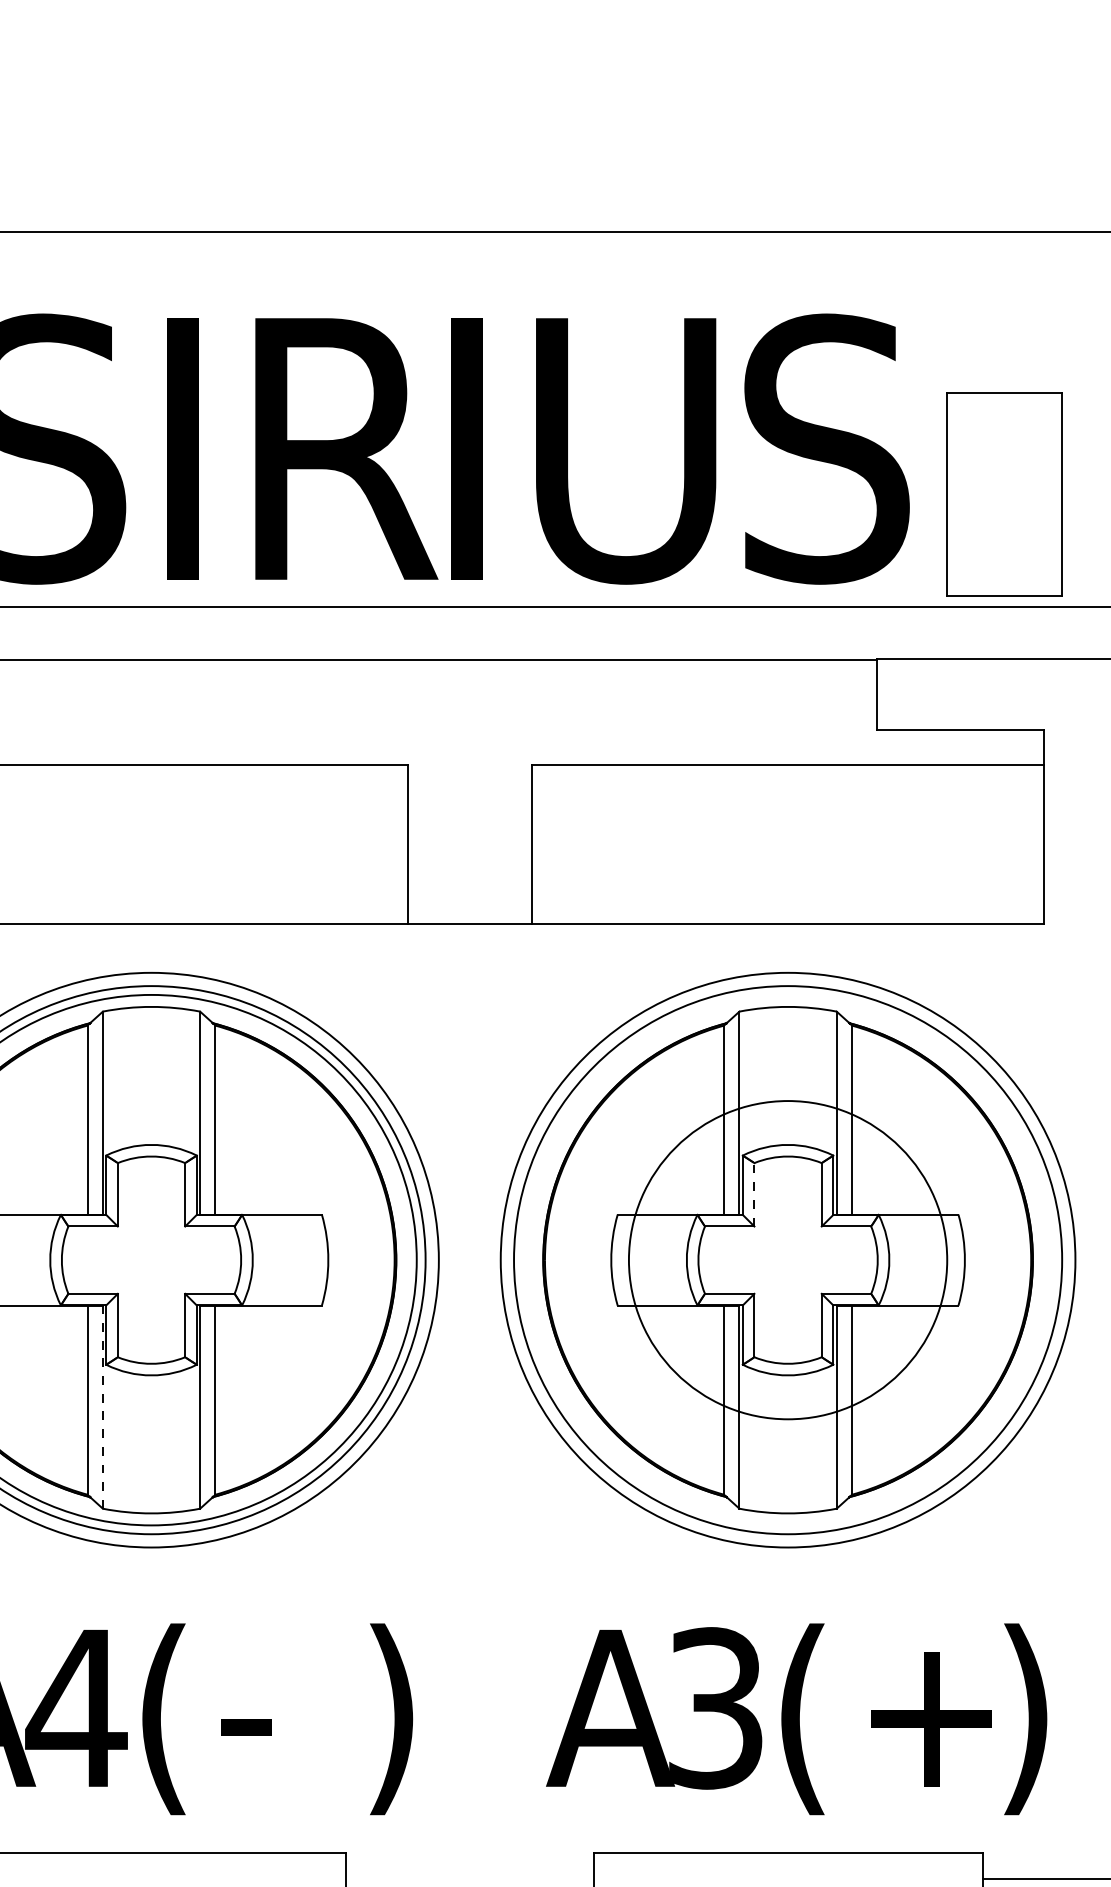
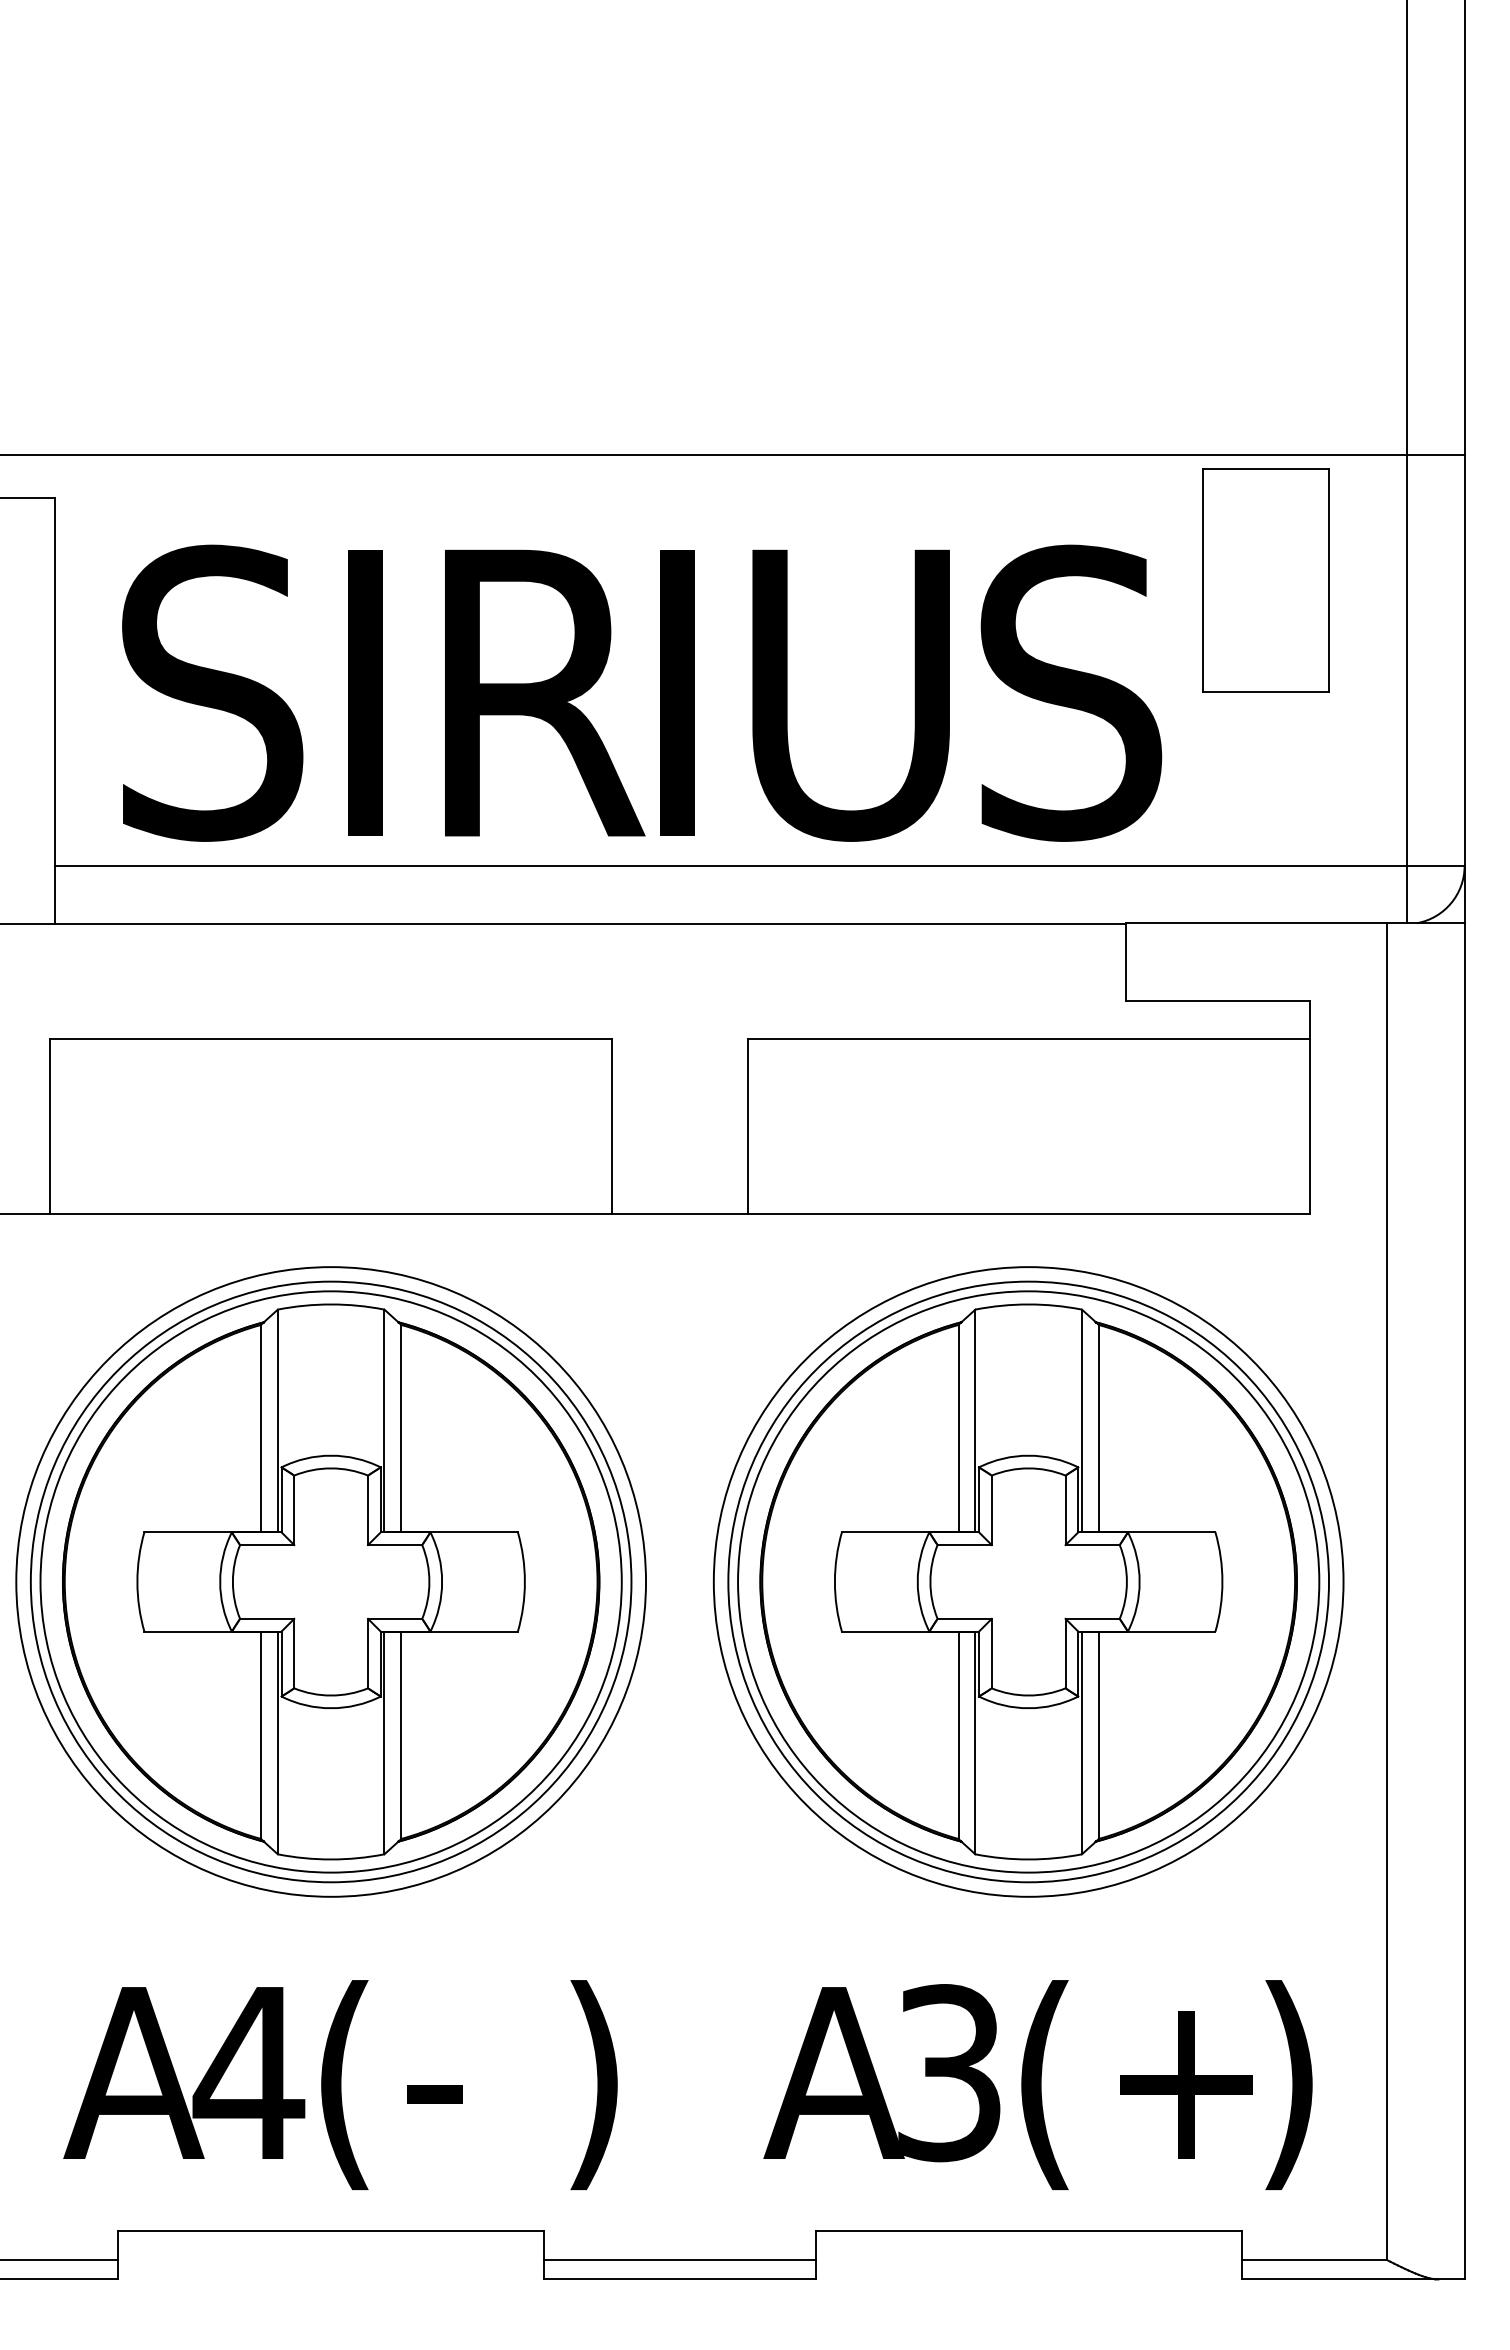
part: (1004, 494) -> (1265, 580), moved
line: (754, 1194) -> (991, 1510), dashed -> solid
circle: (787, 1259) -> (1028, 1581), size x1.67
line: (102, 1406) -> (277, 1742), dashed -> solid
line: (469, 1879) -> (679, 2260), added

